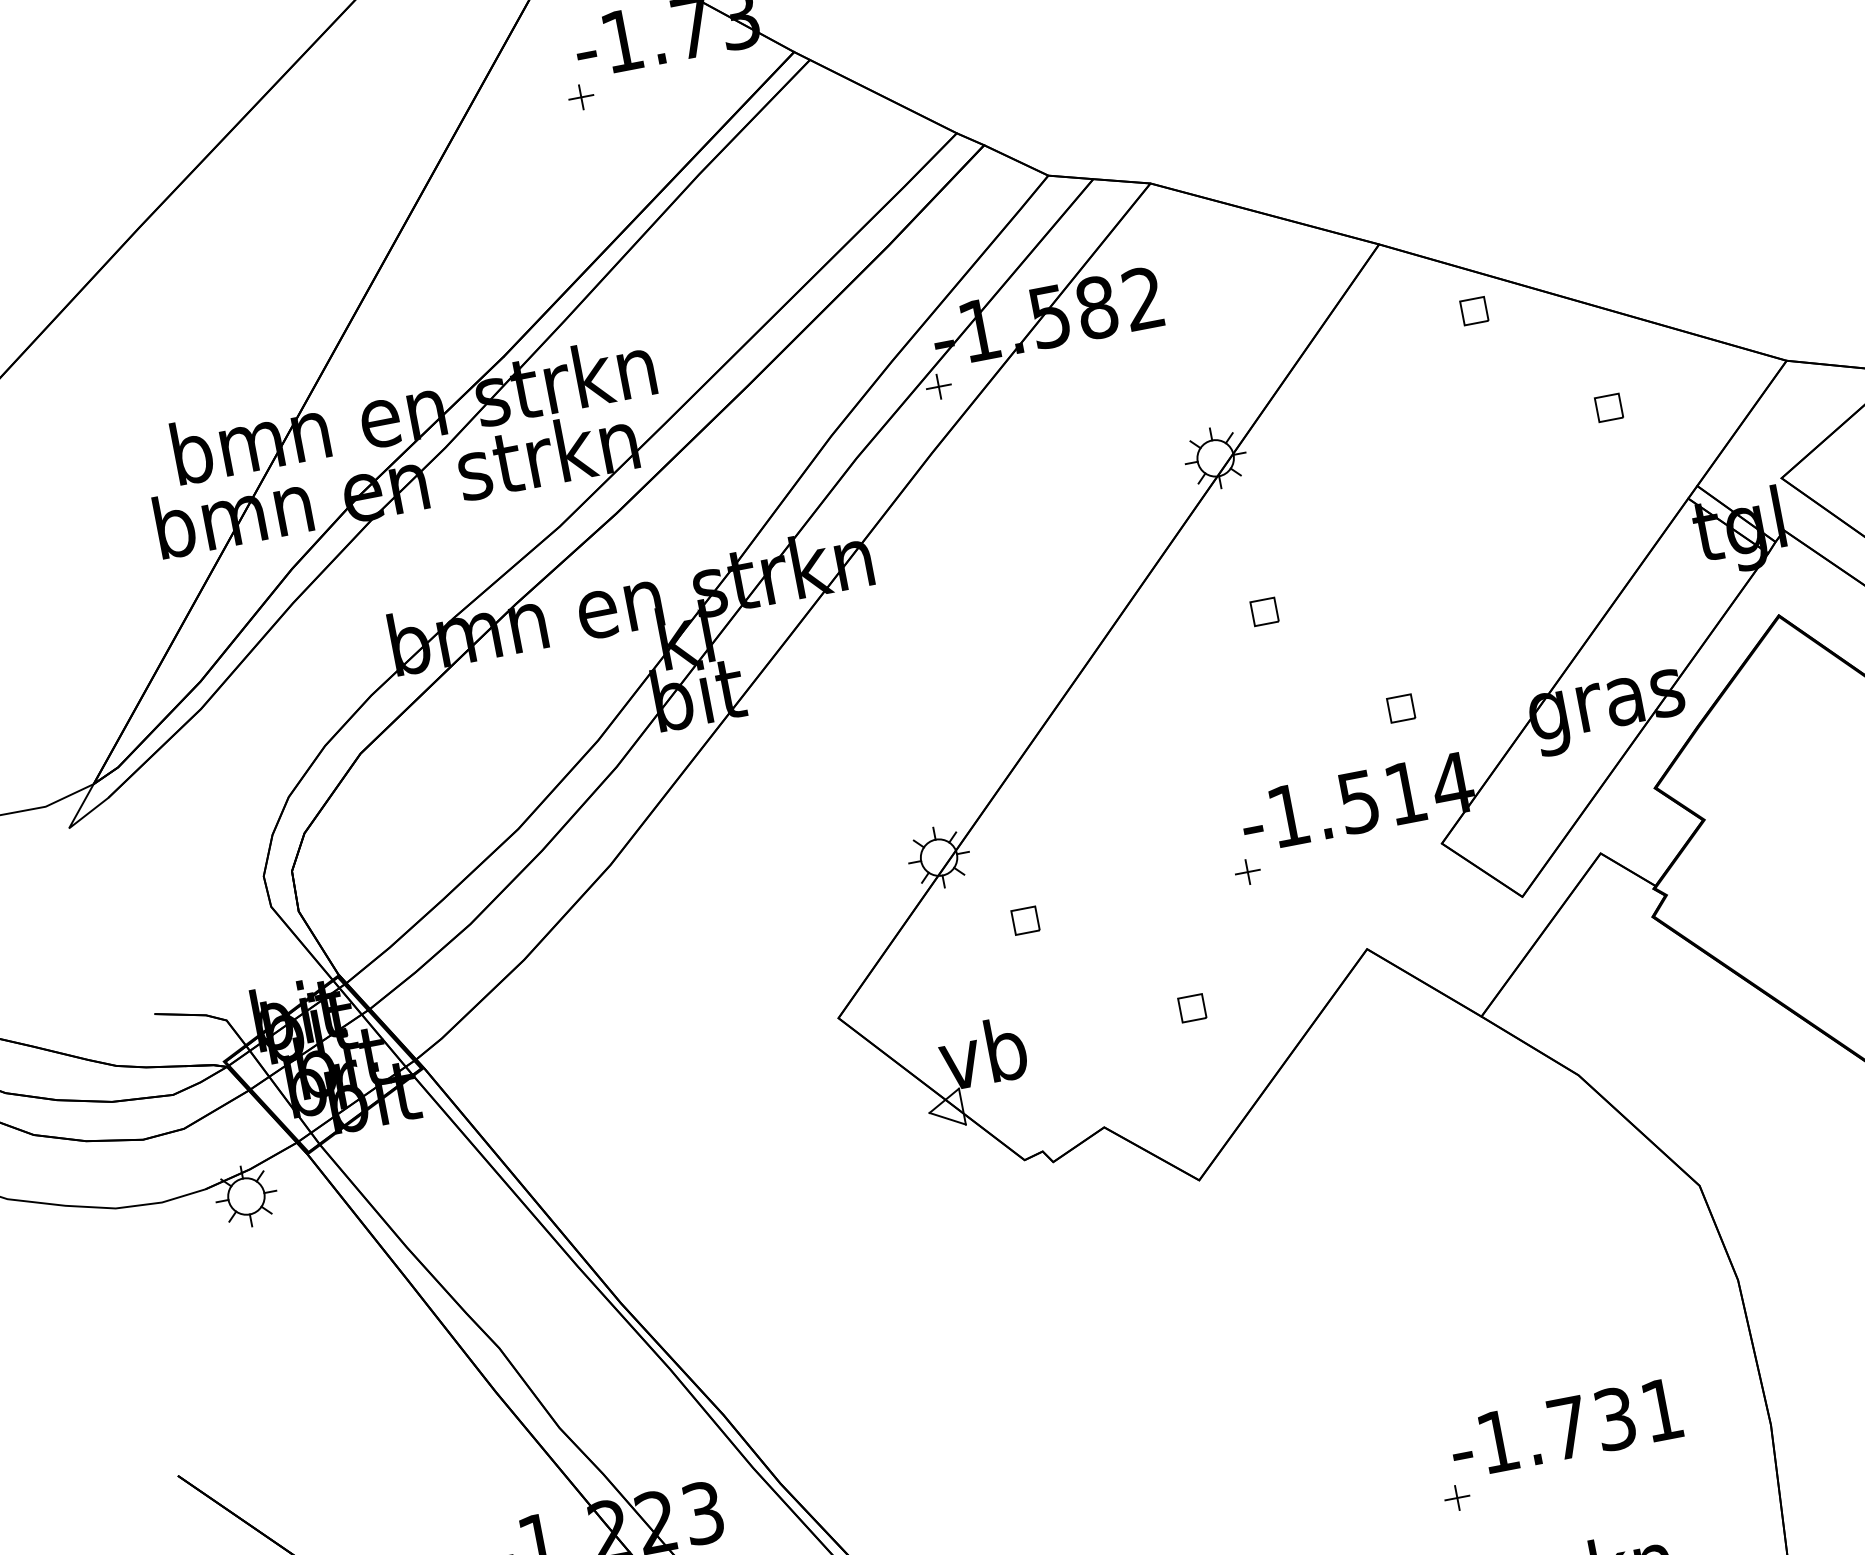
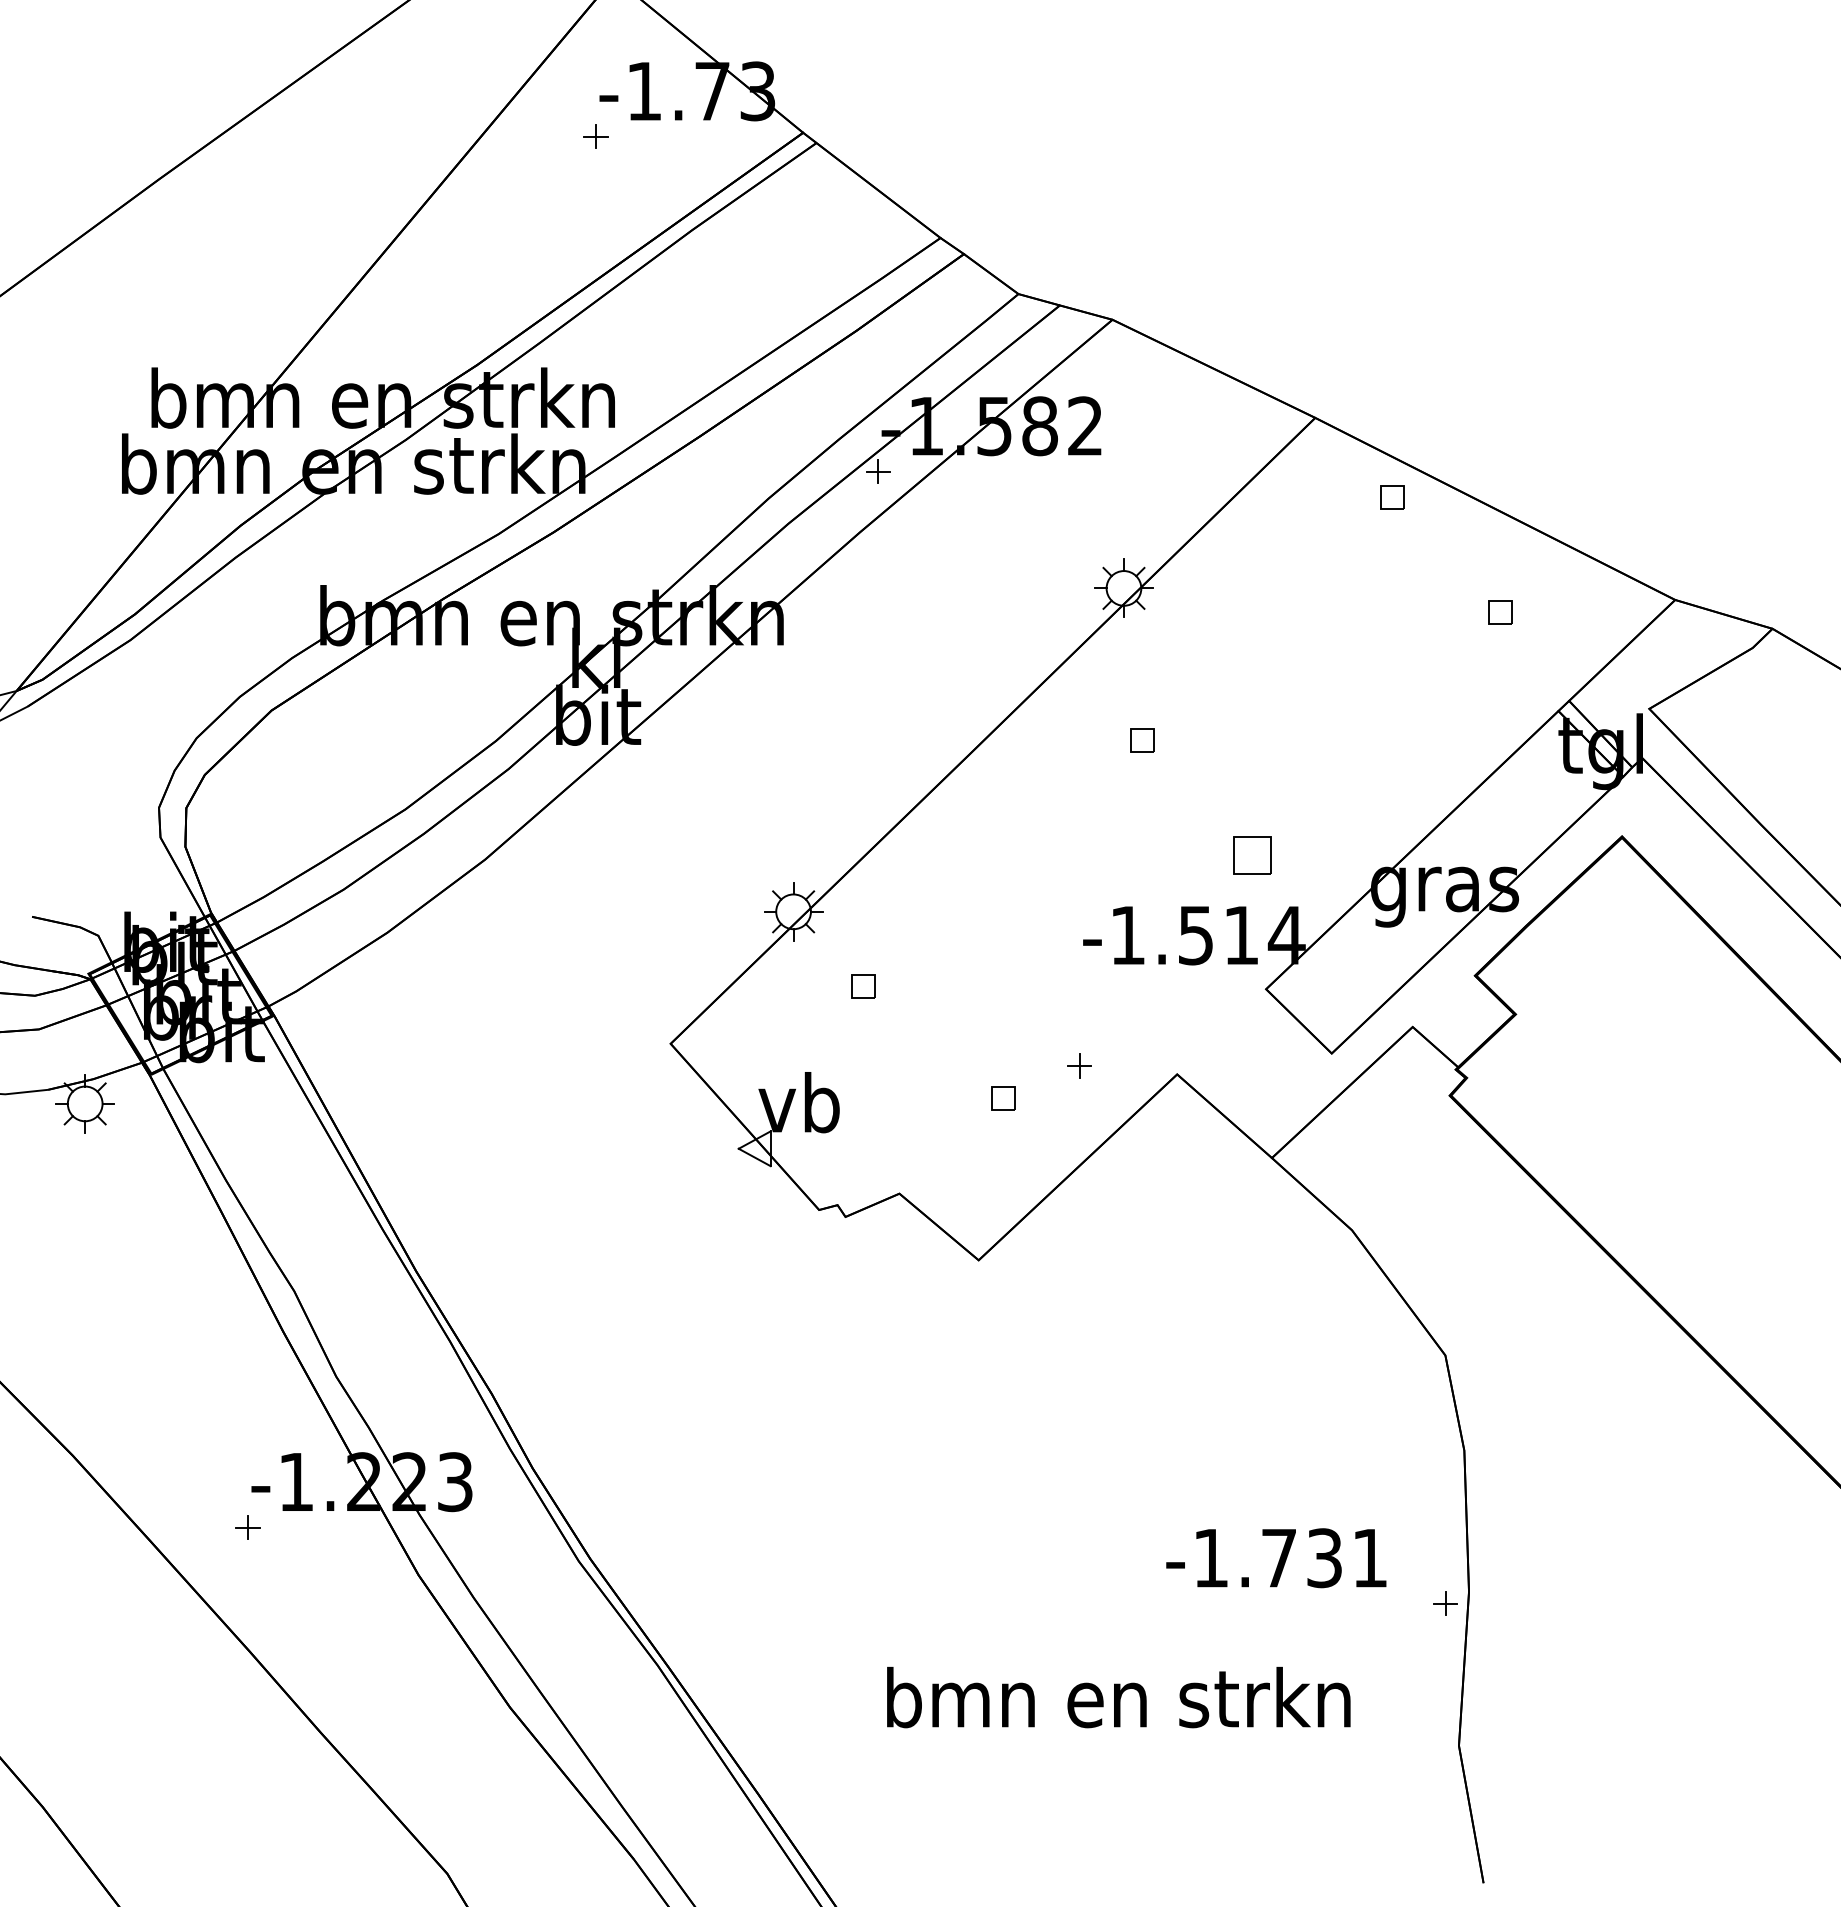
part: (1401, 708) -> (1252, 855), size x1.6
part: (1247, 871) -> (1079, 1065), moved
part: (1457, 1497) -> (1445, 1603), moved

